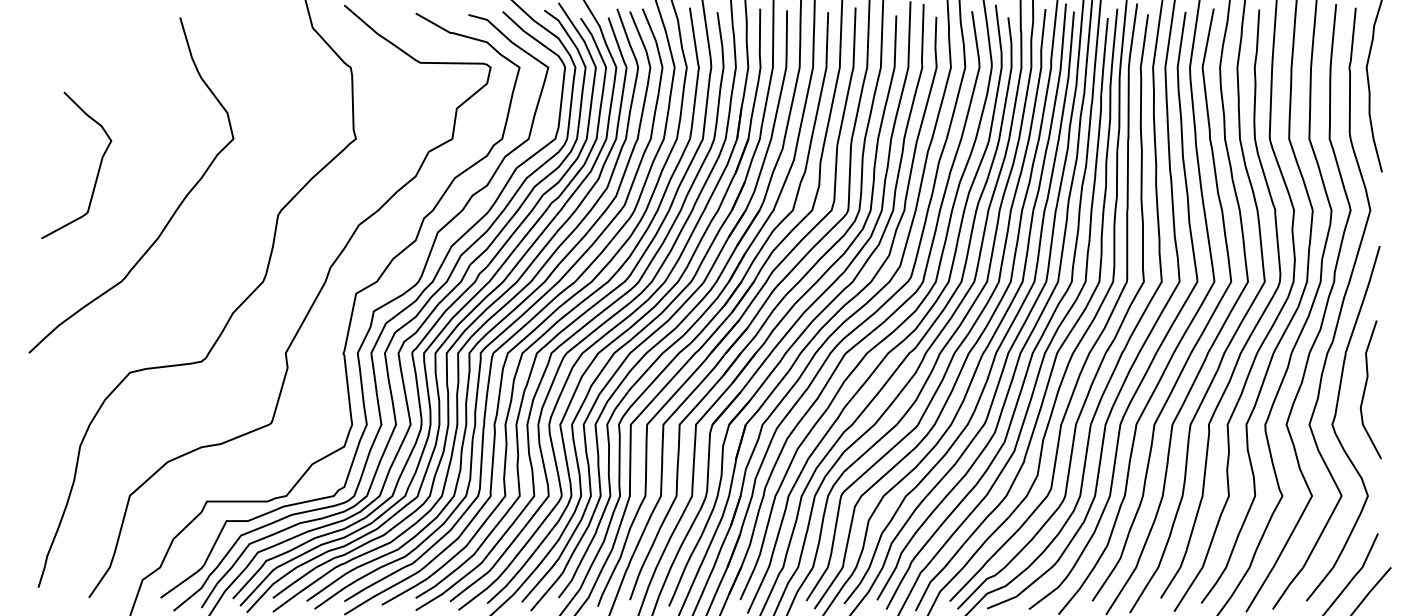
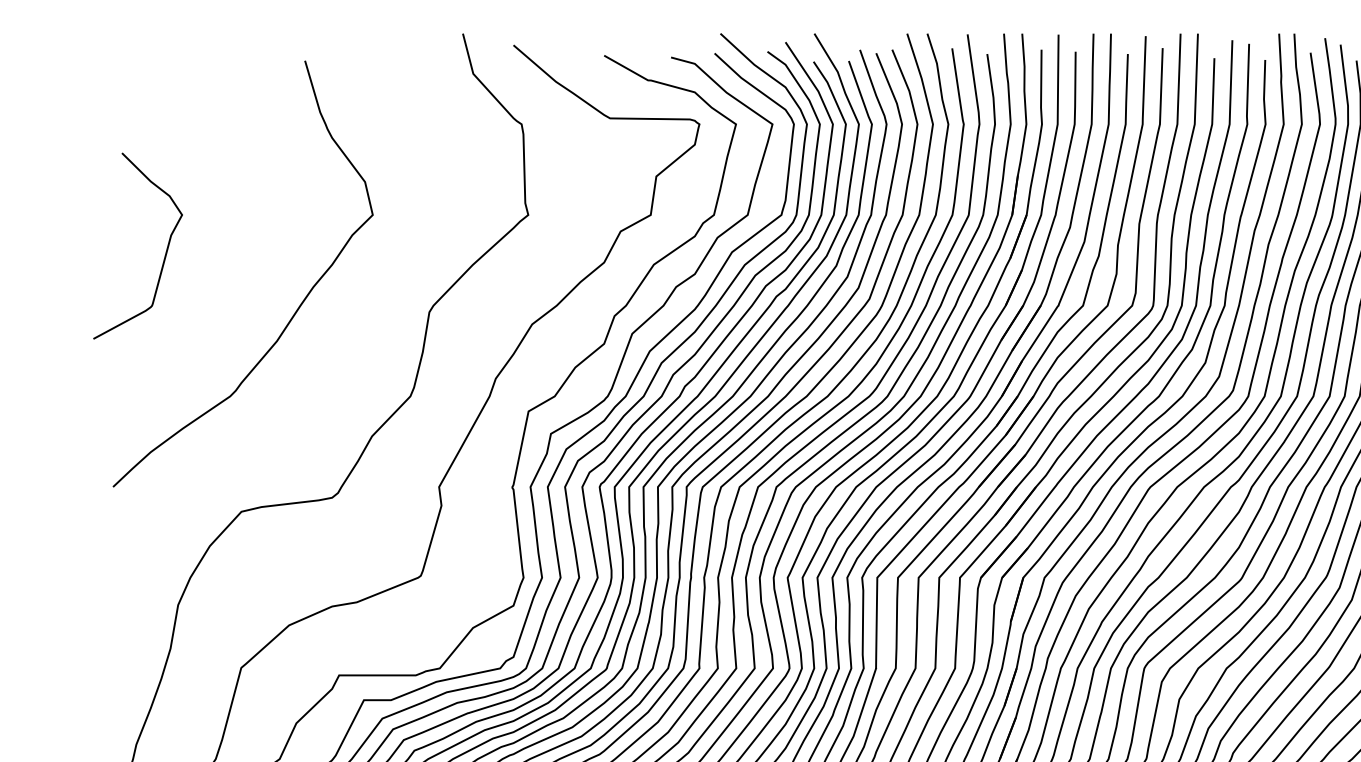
curve: (97, 171) -> (164, 253), moved

